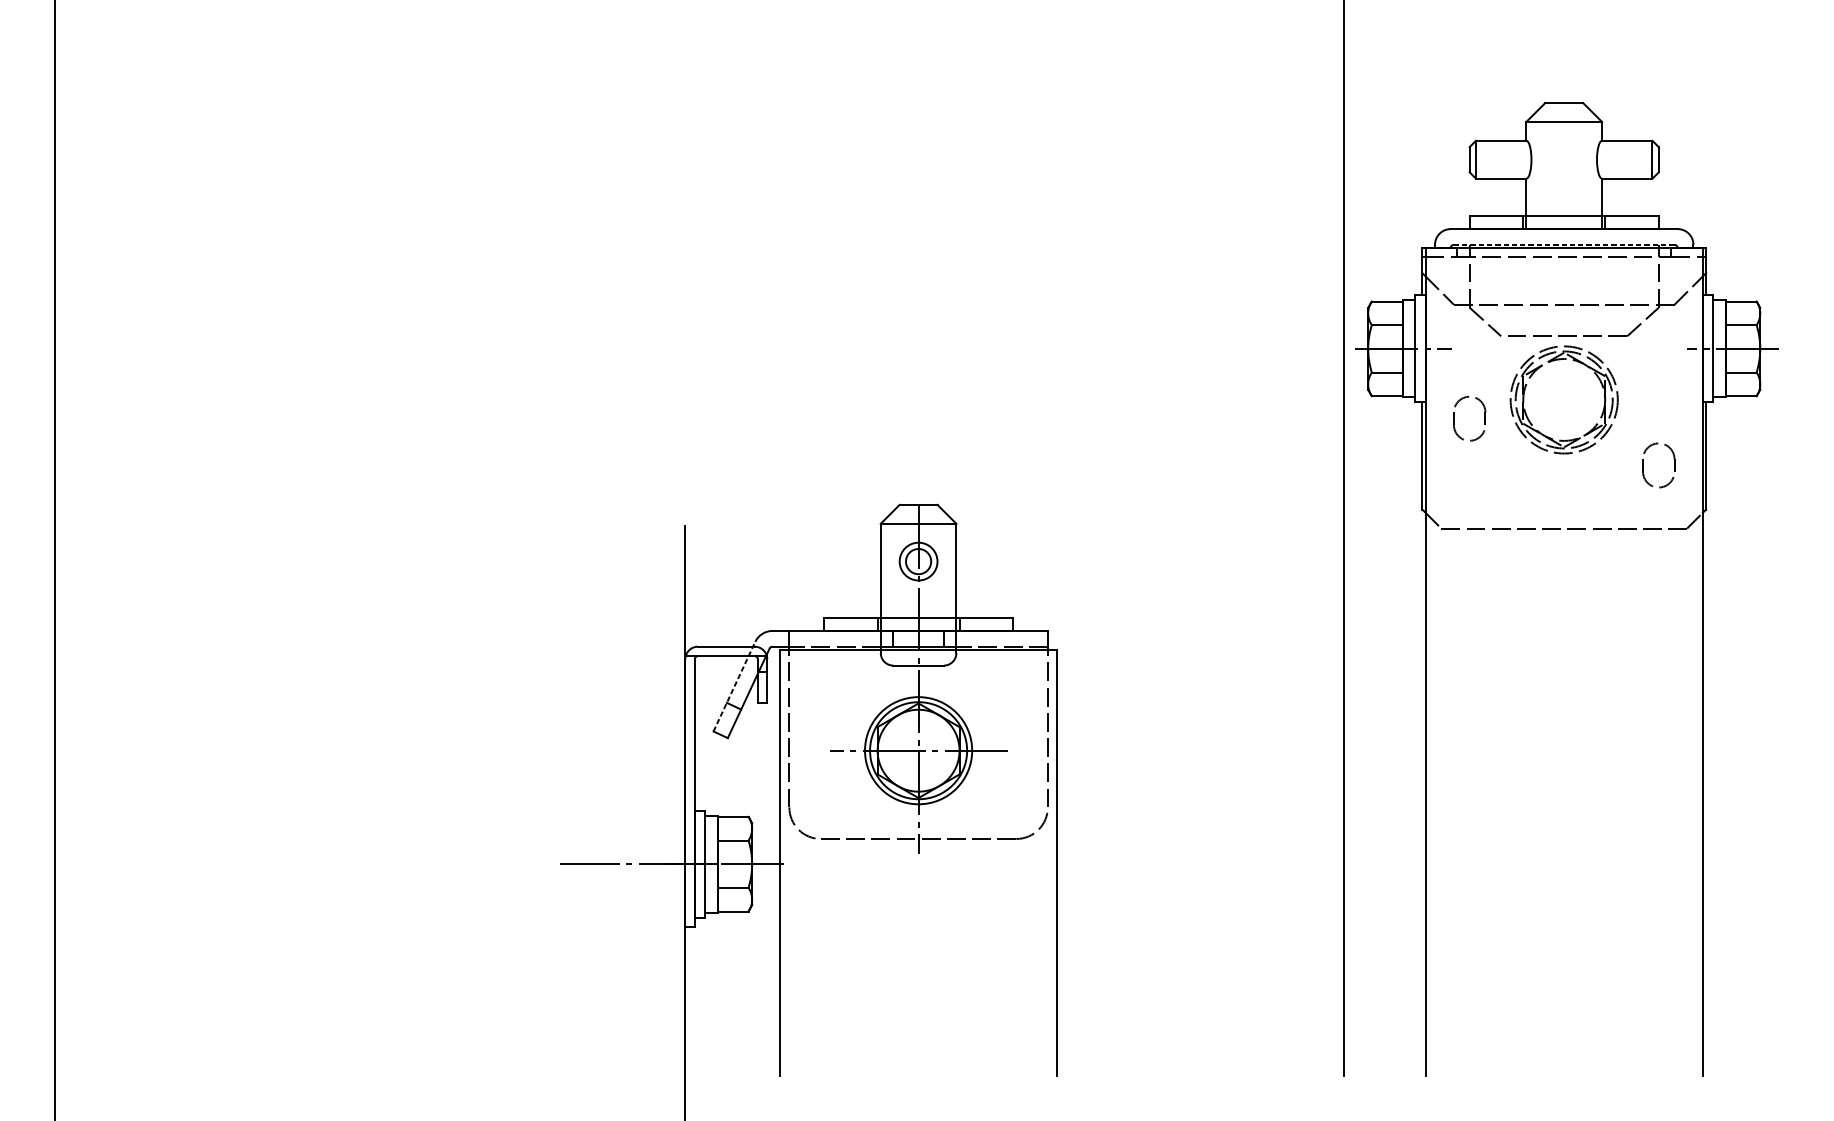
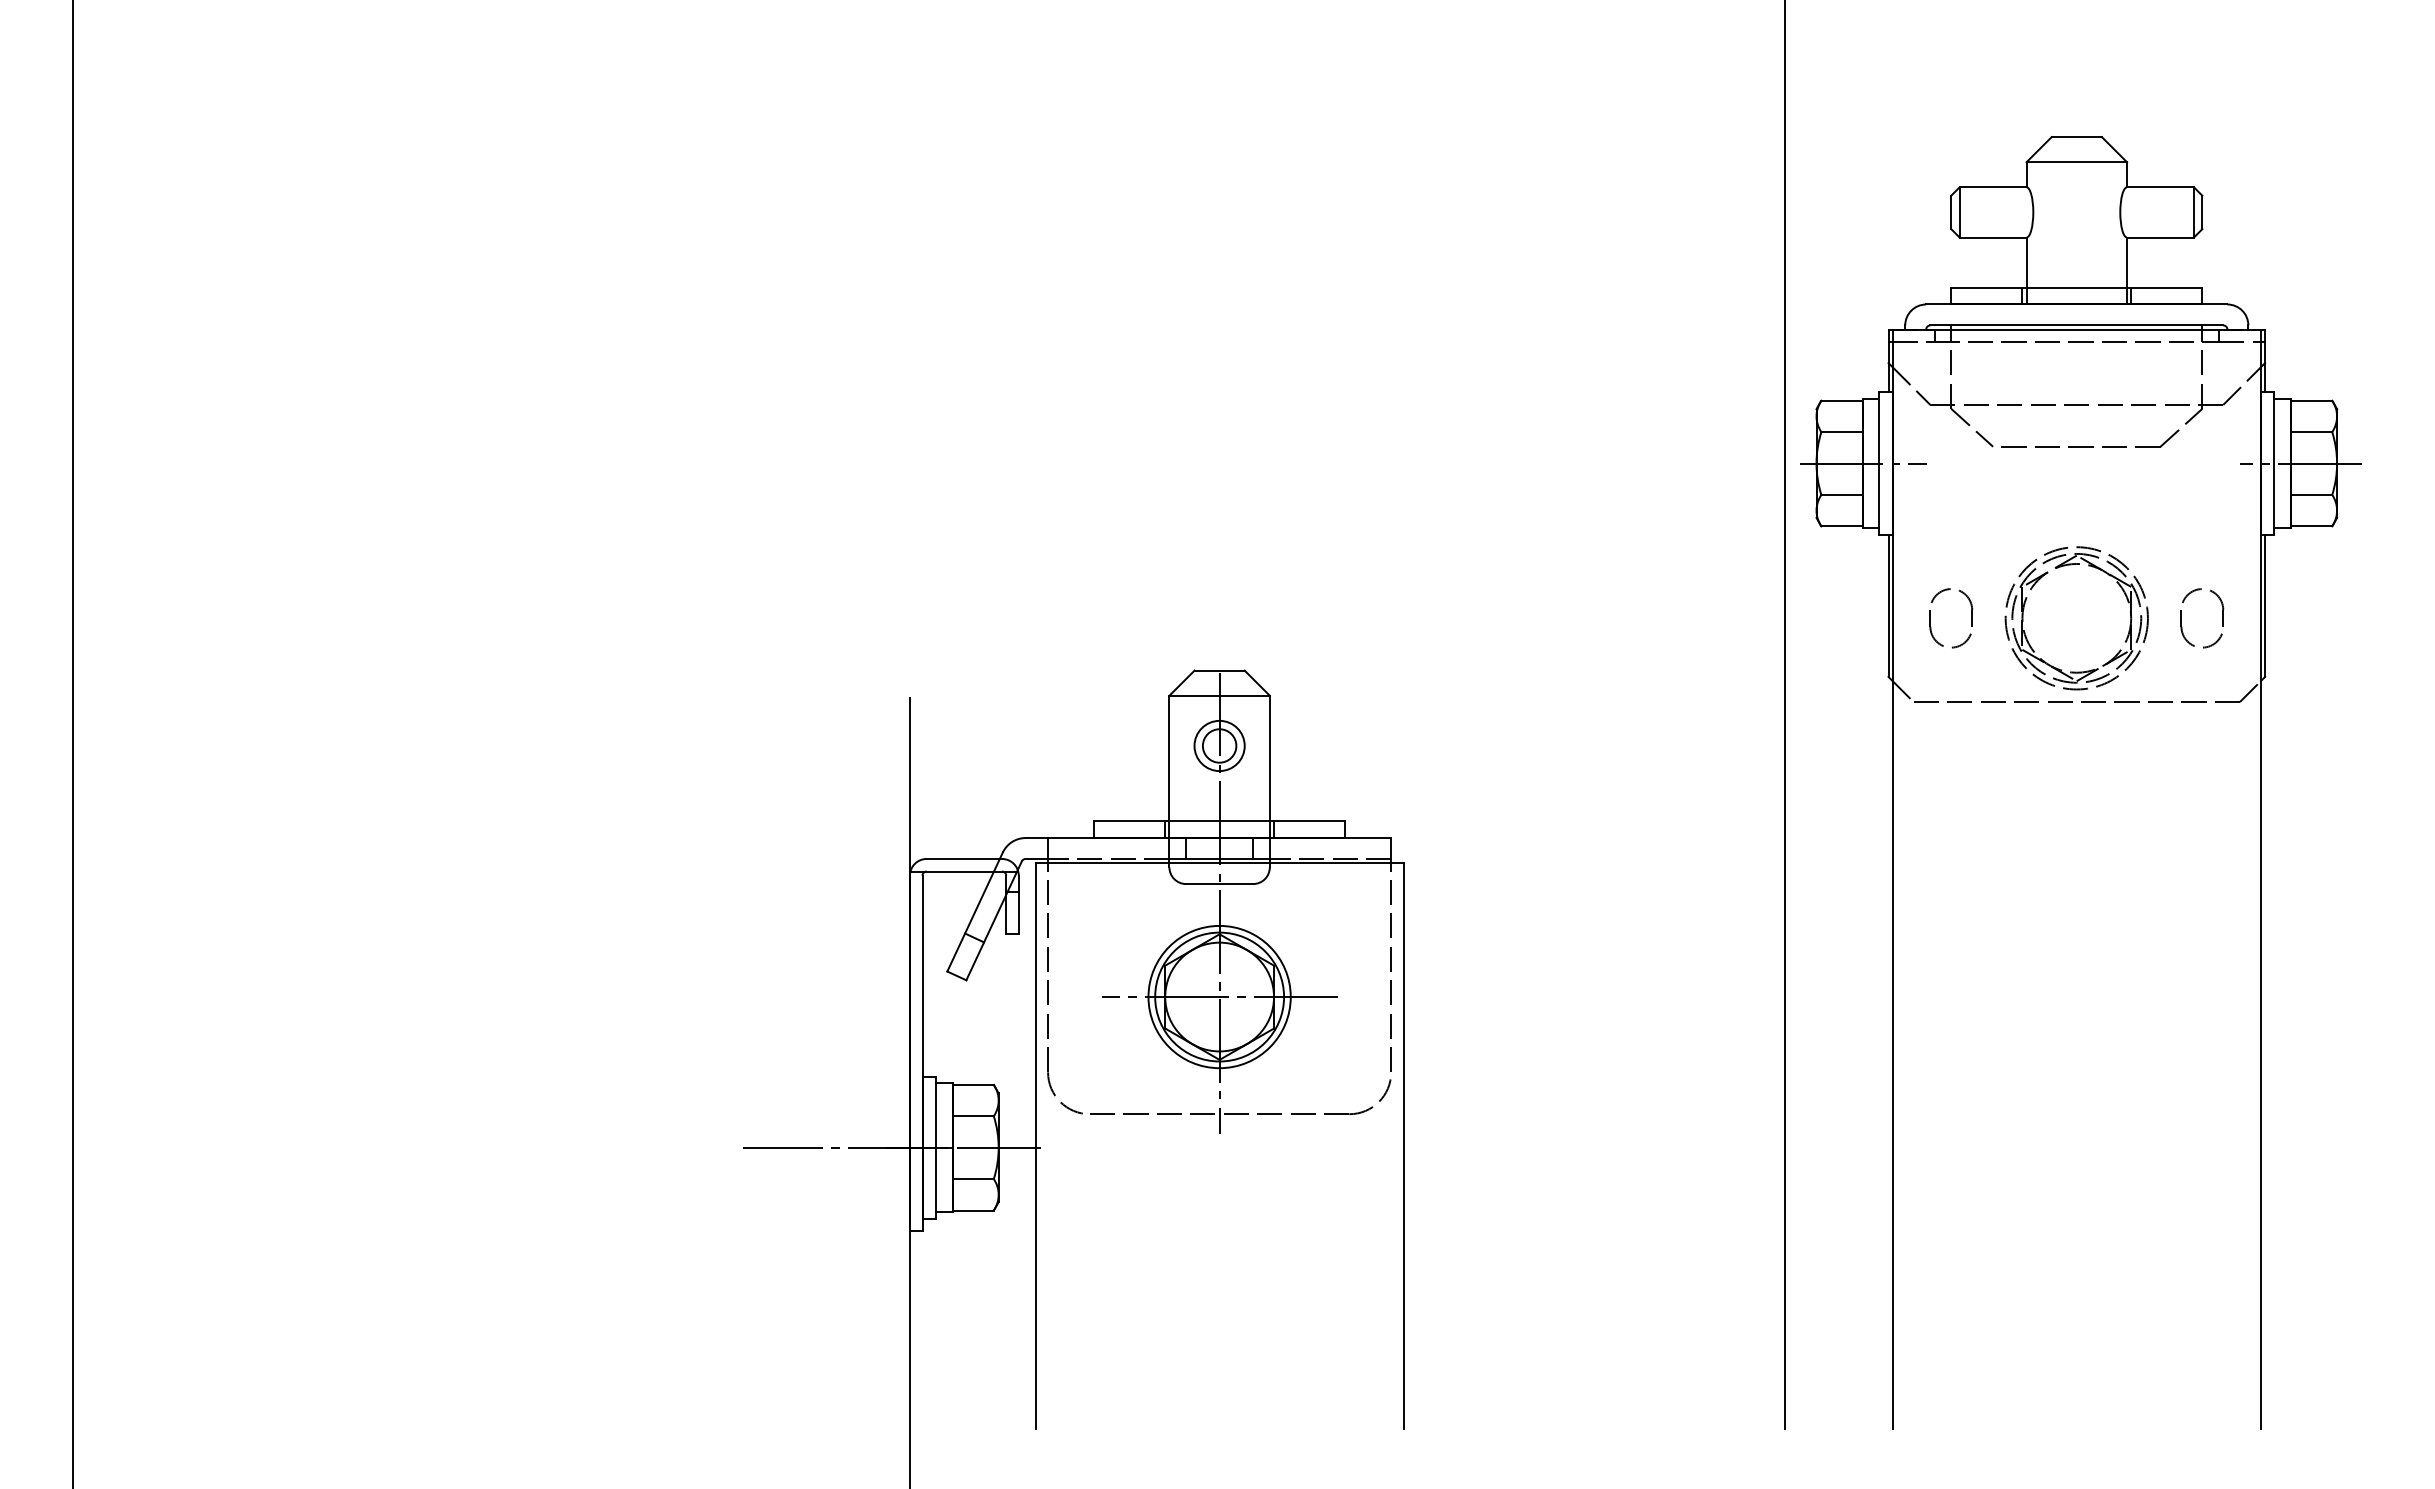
line: (1563, 244) -> (2076, 325), dashed -> solid
part: (1524, 393) -> (2024, 609), moved
part: (1484, 418) -> (1971, 618), moved
line: (734, 687) -> (975, 912), dashed -> solid

